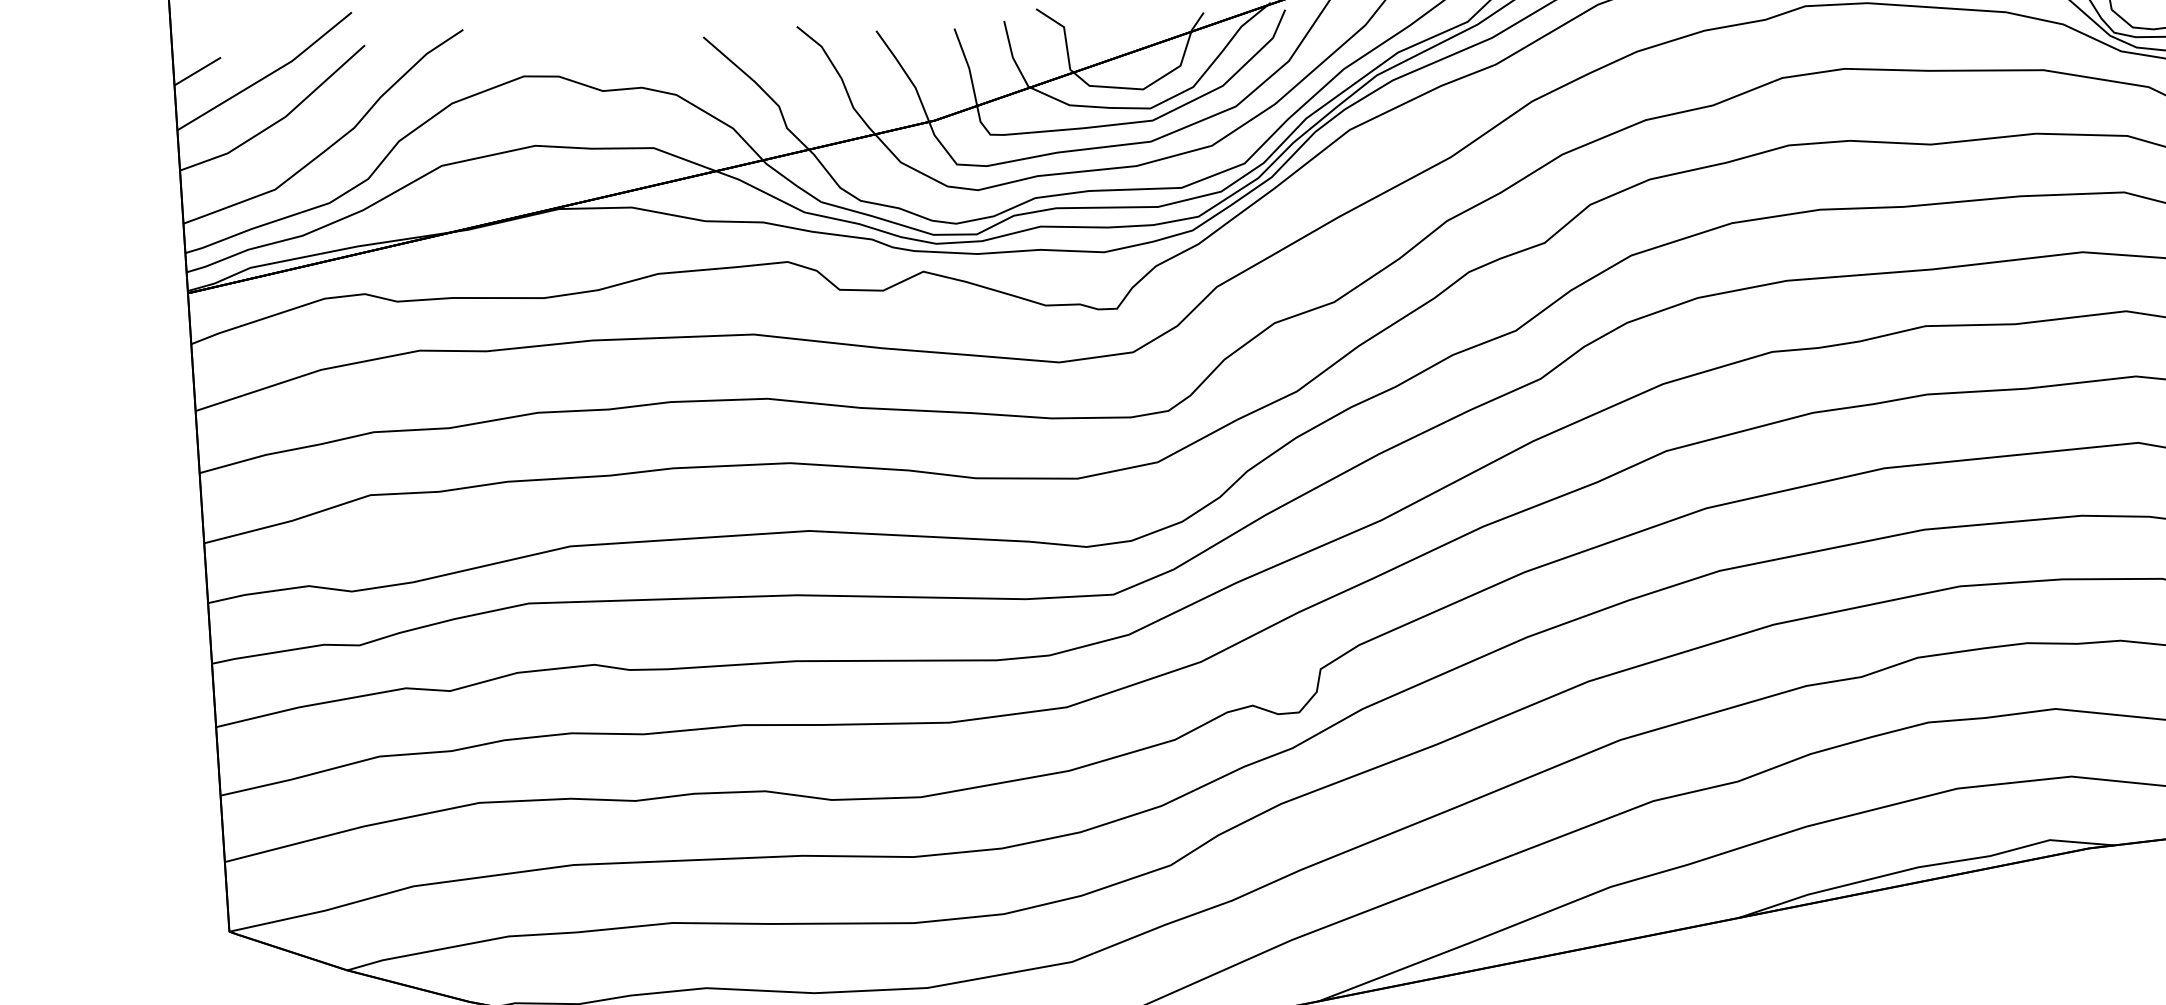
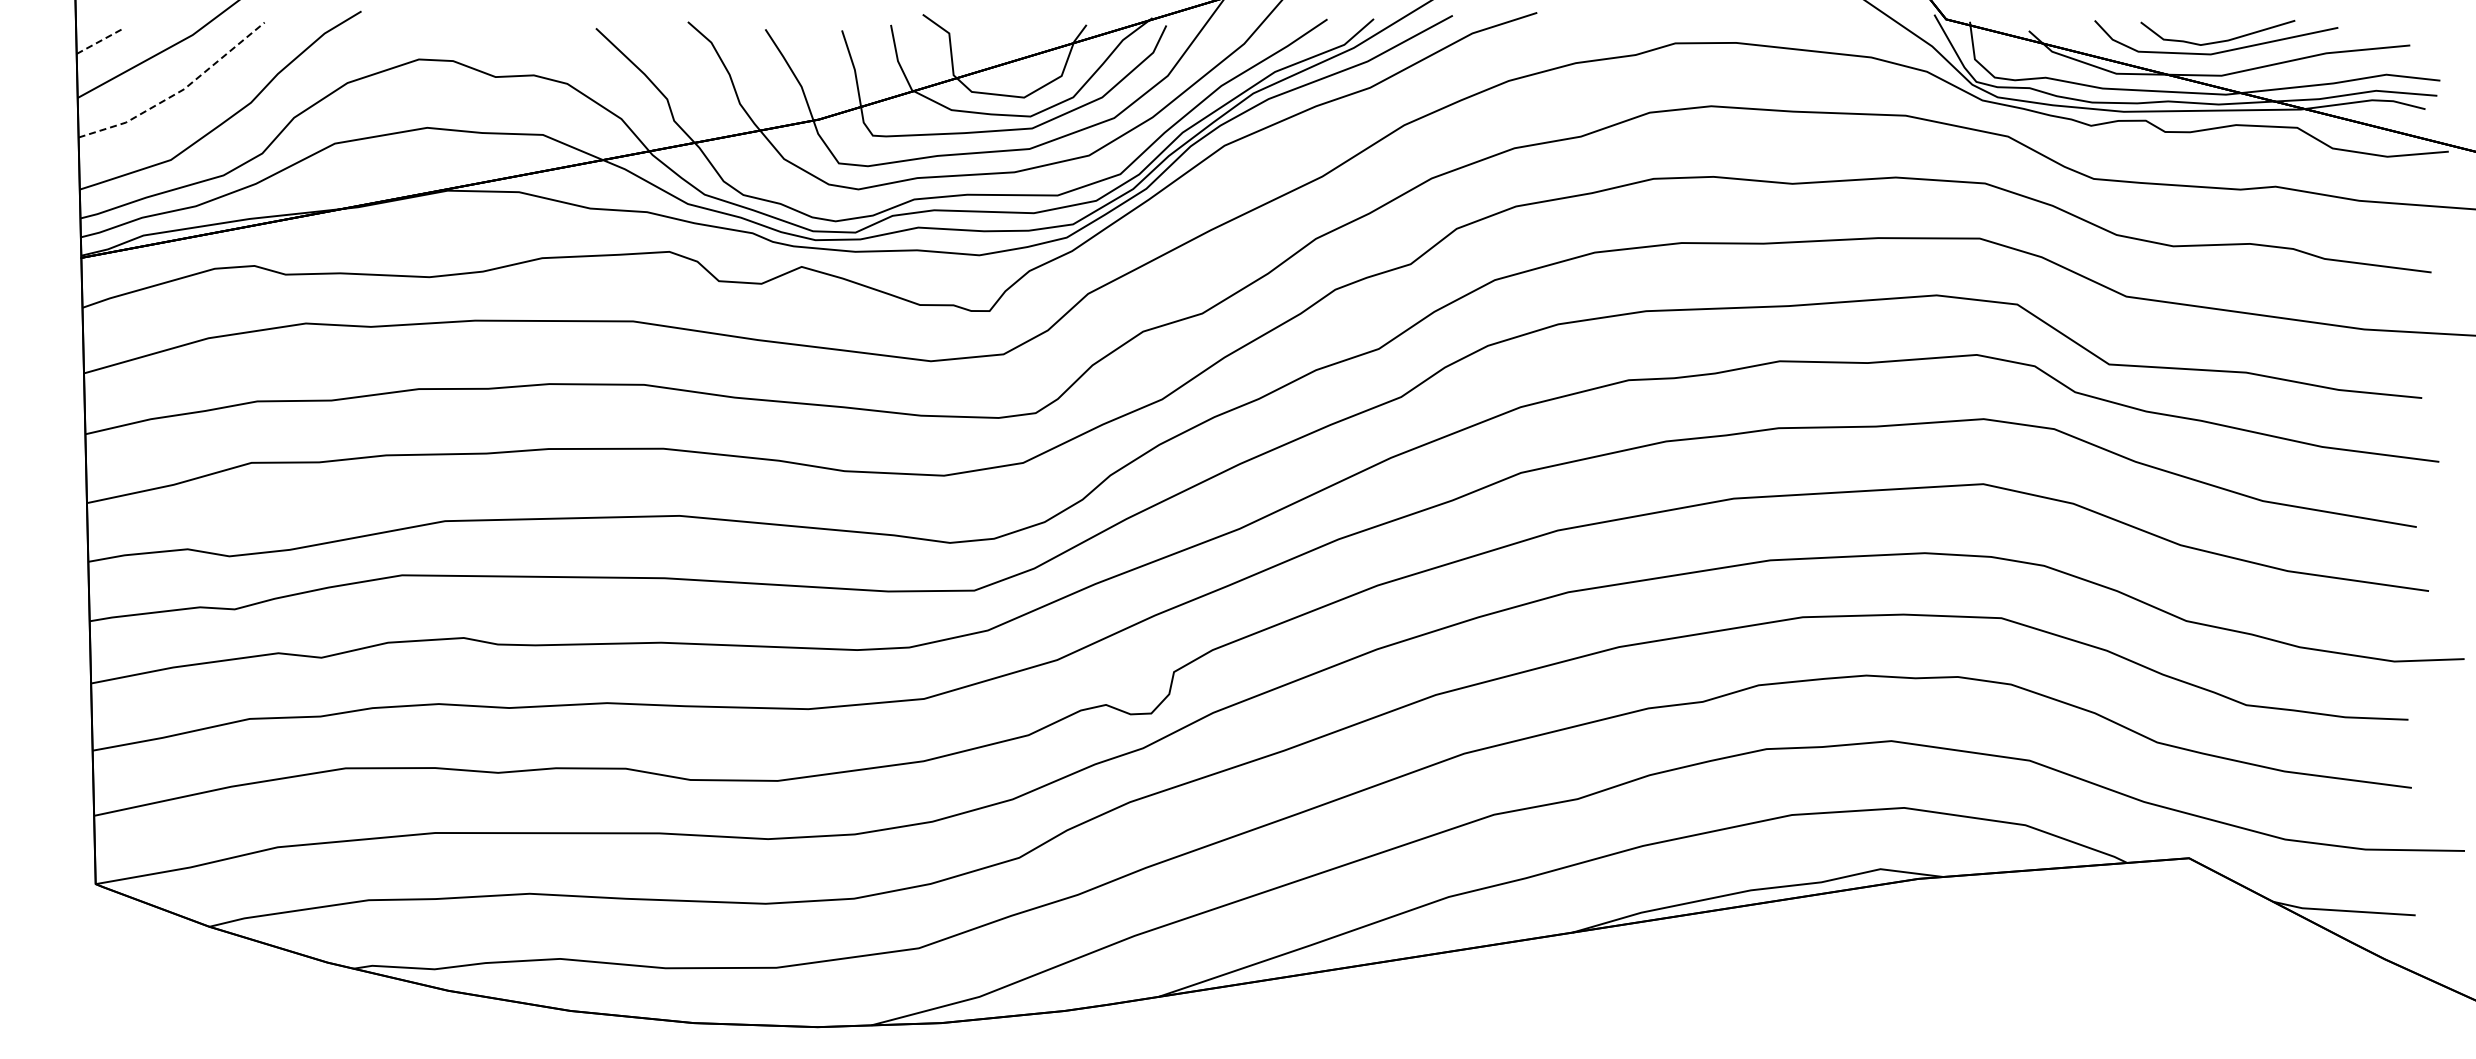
line: (198, 71) -> (100, 41), solid -> dashed
line: (280, 120) -> (178, 92), solid -> dashed

